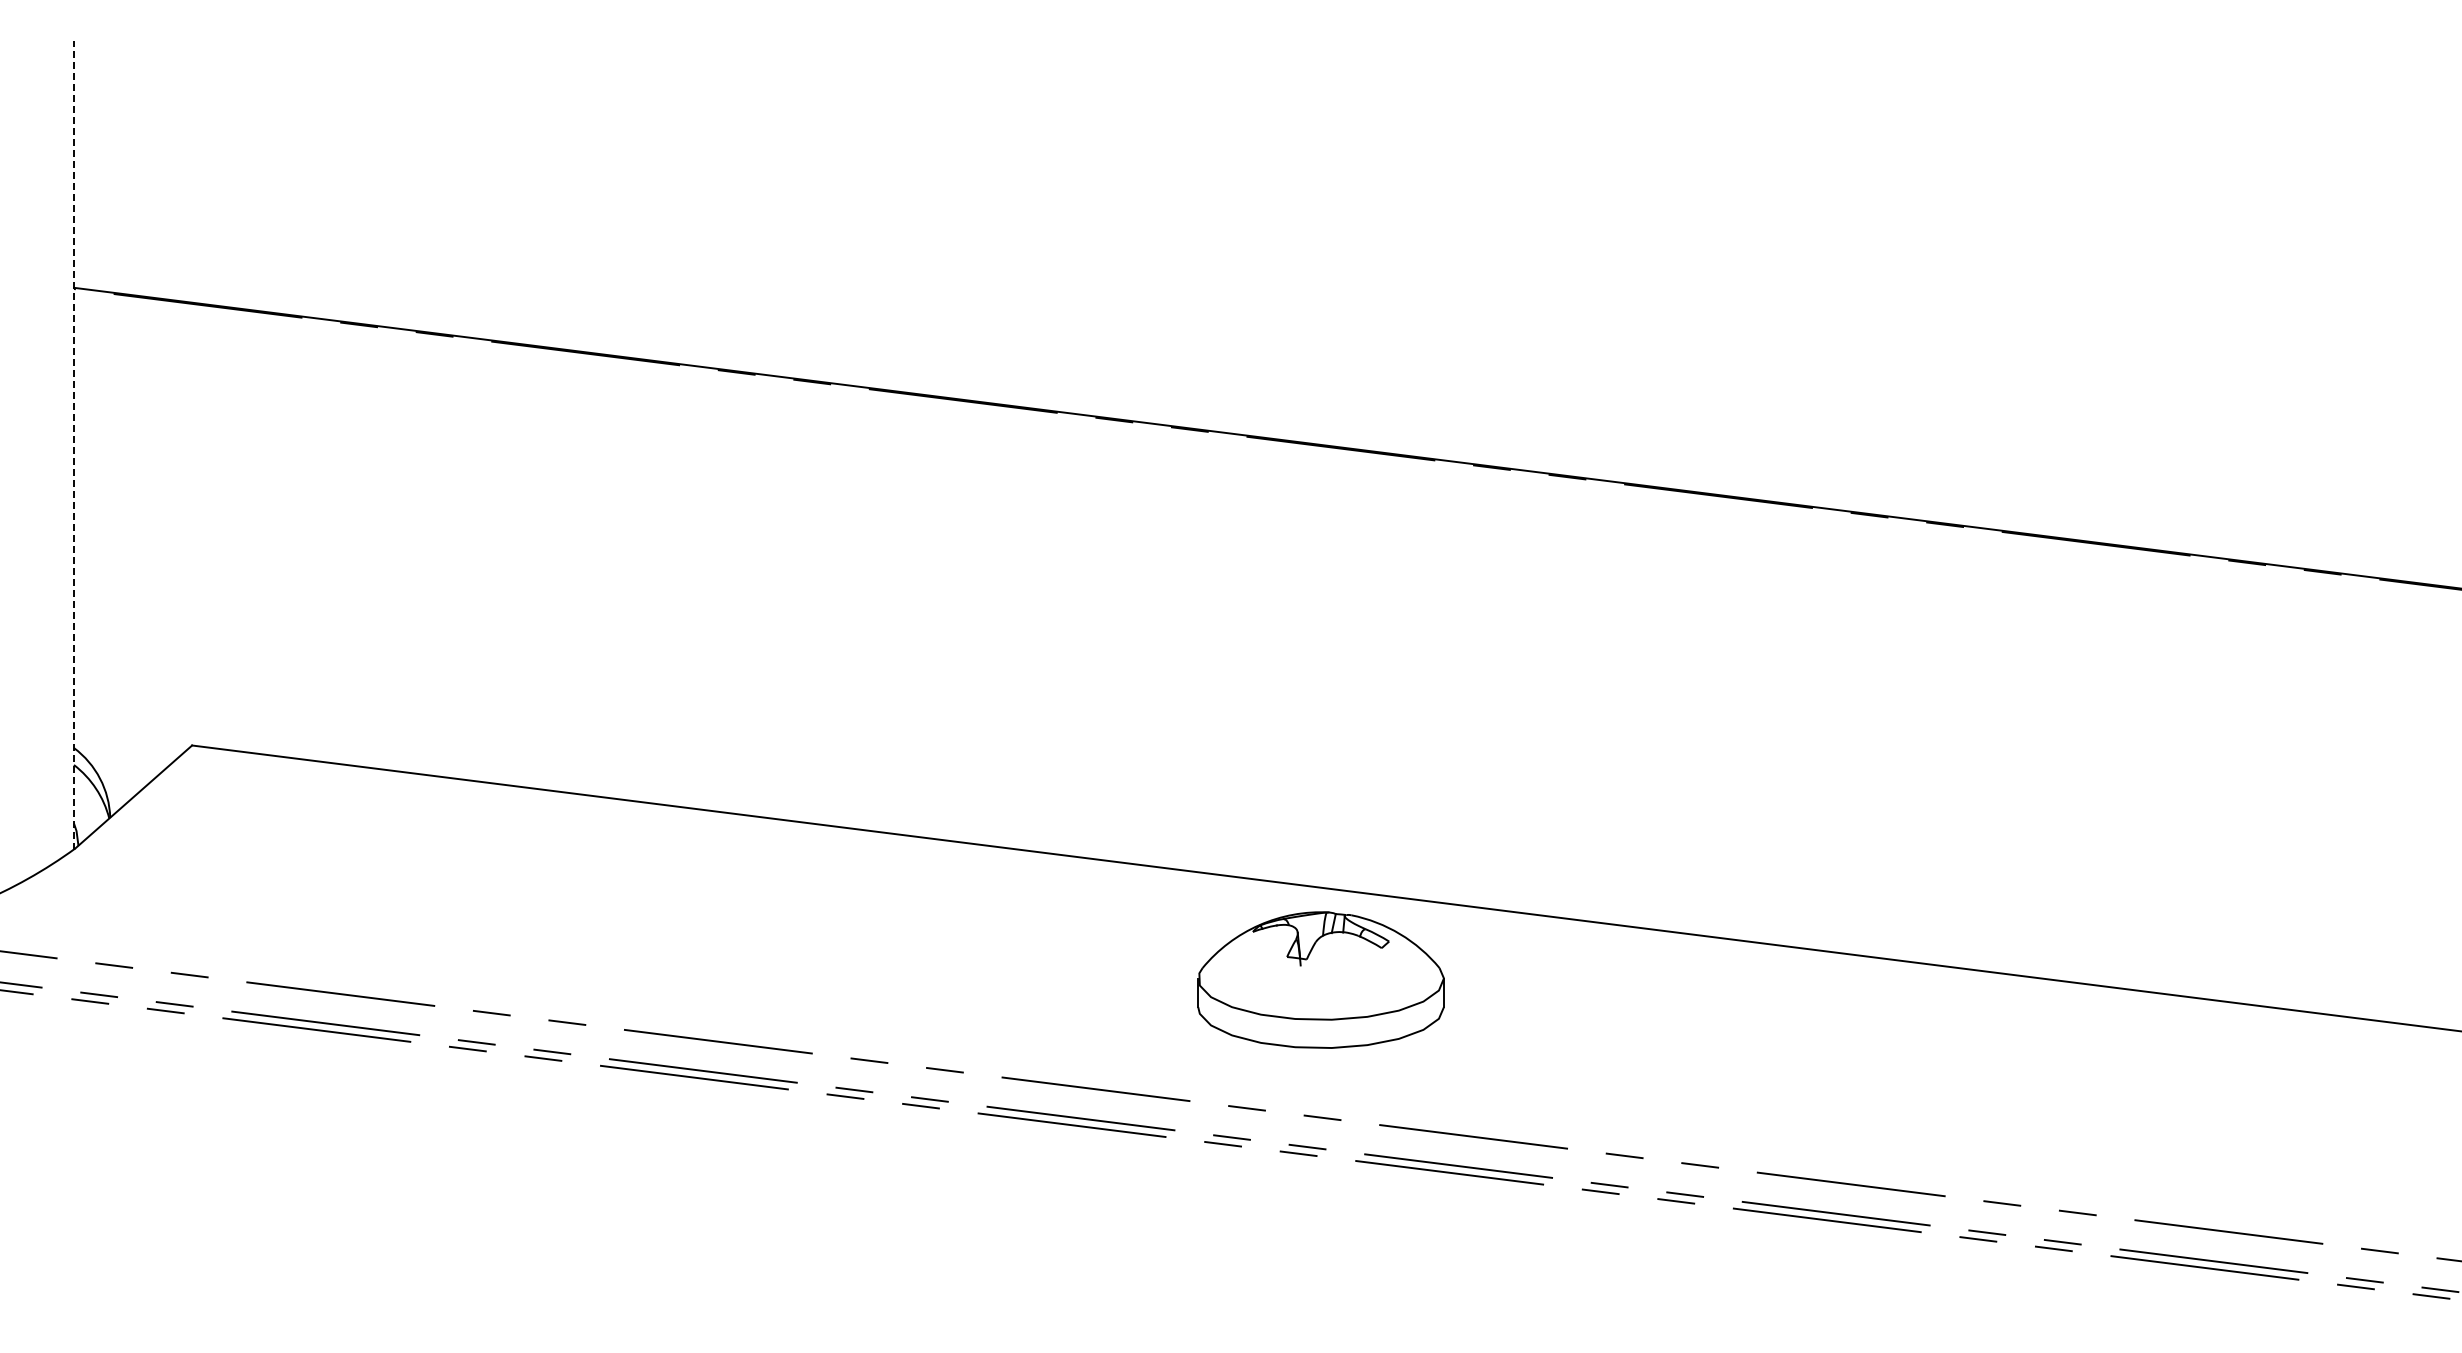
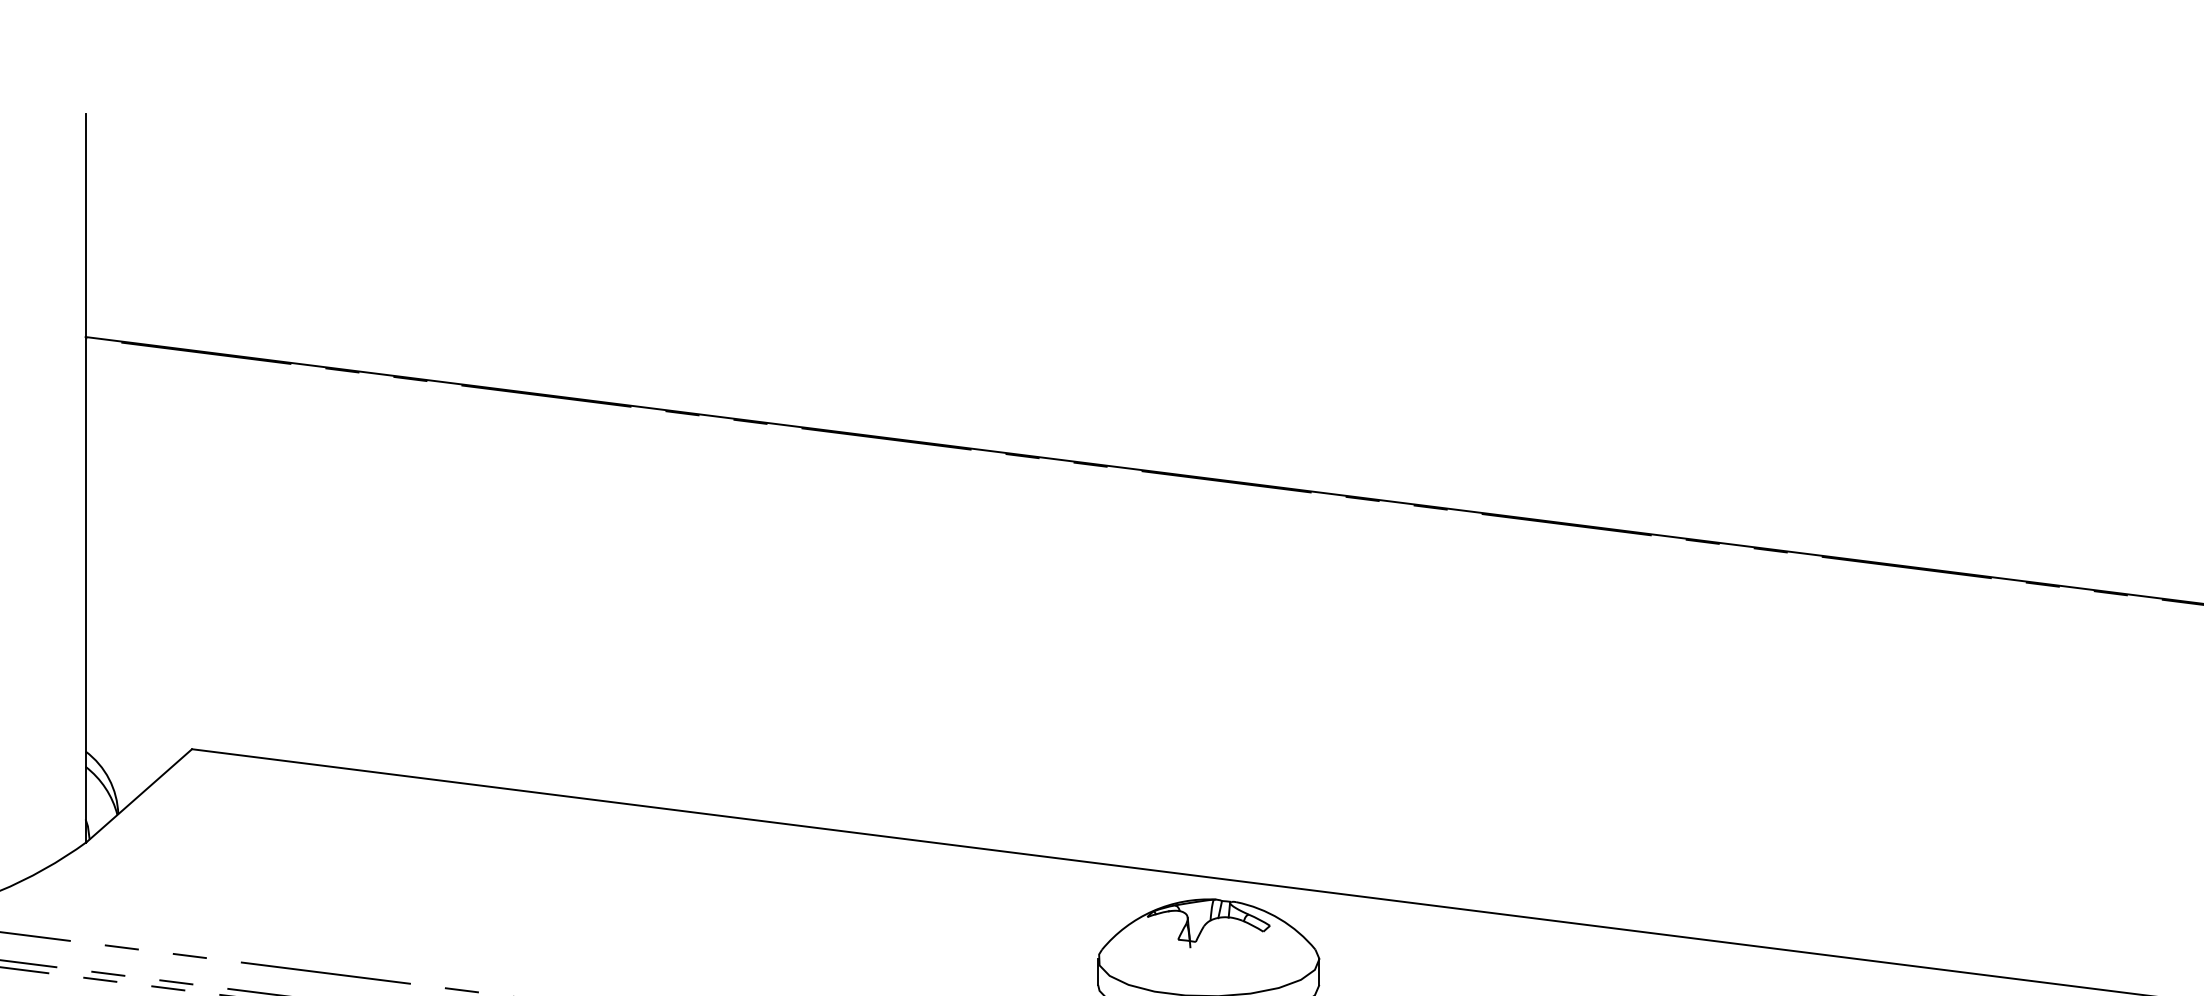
line: (74, 444) -> (86, 478), dashed -> solid

